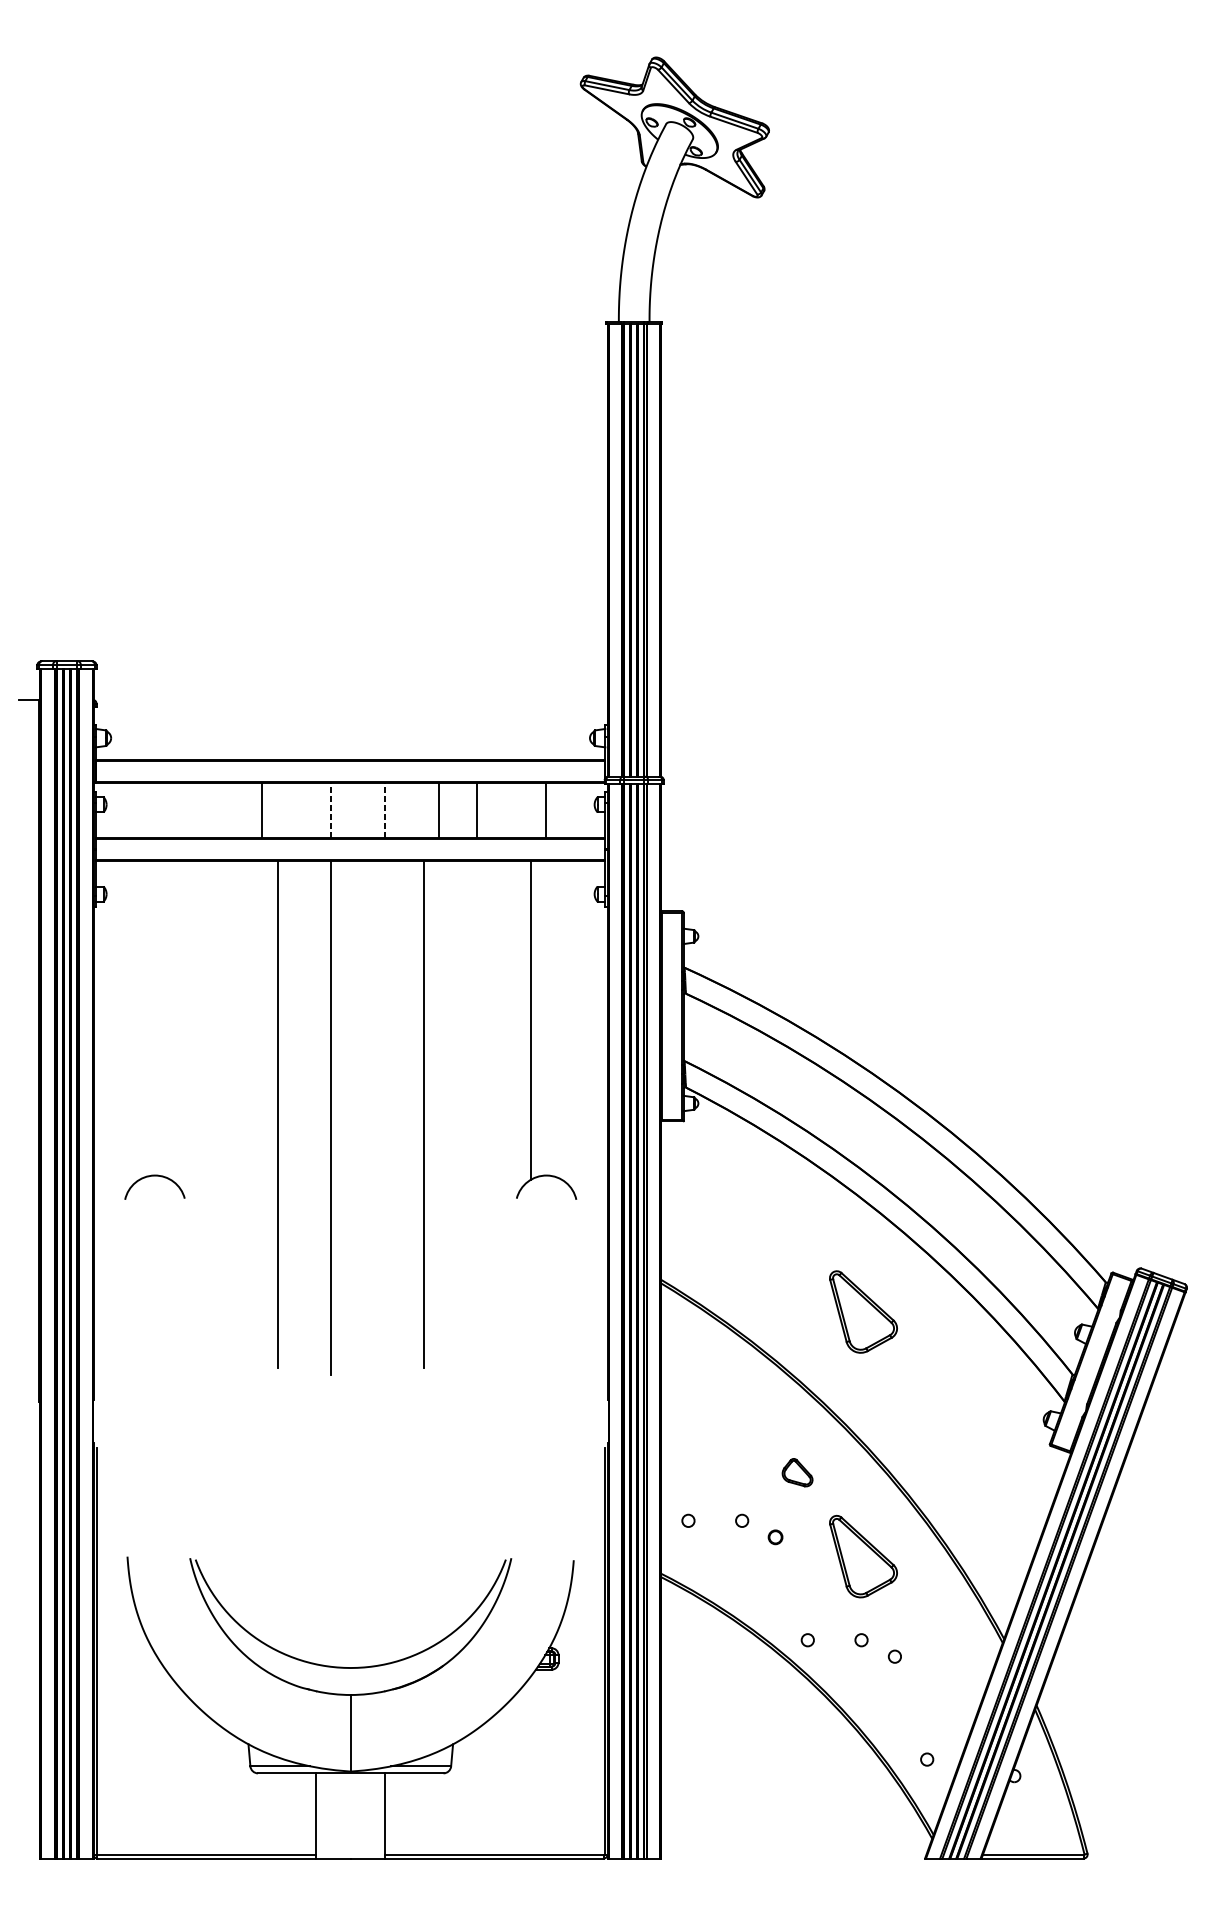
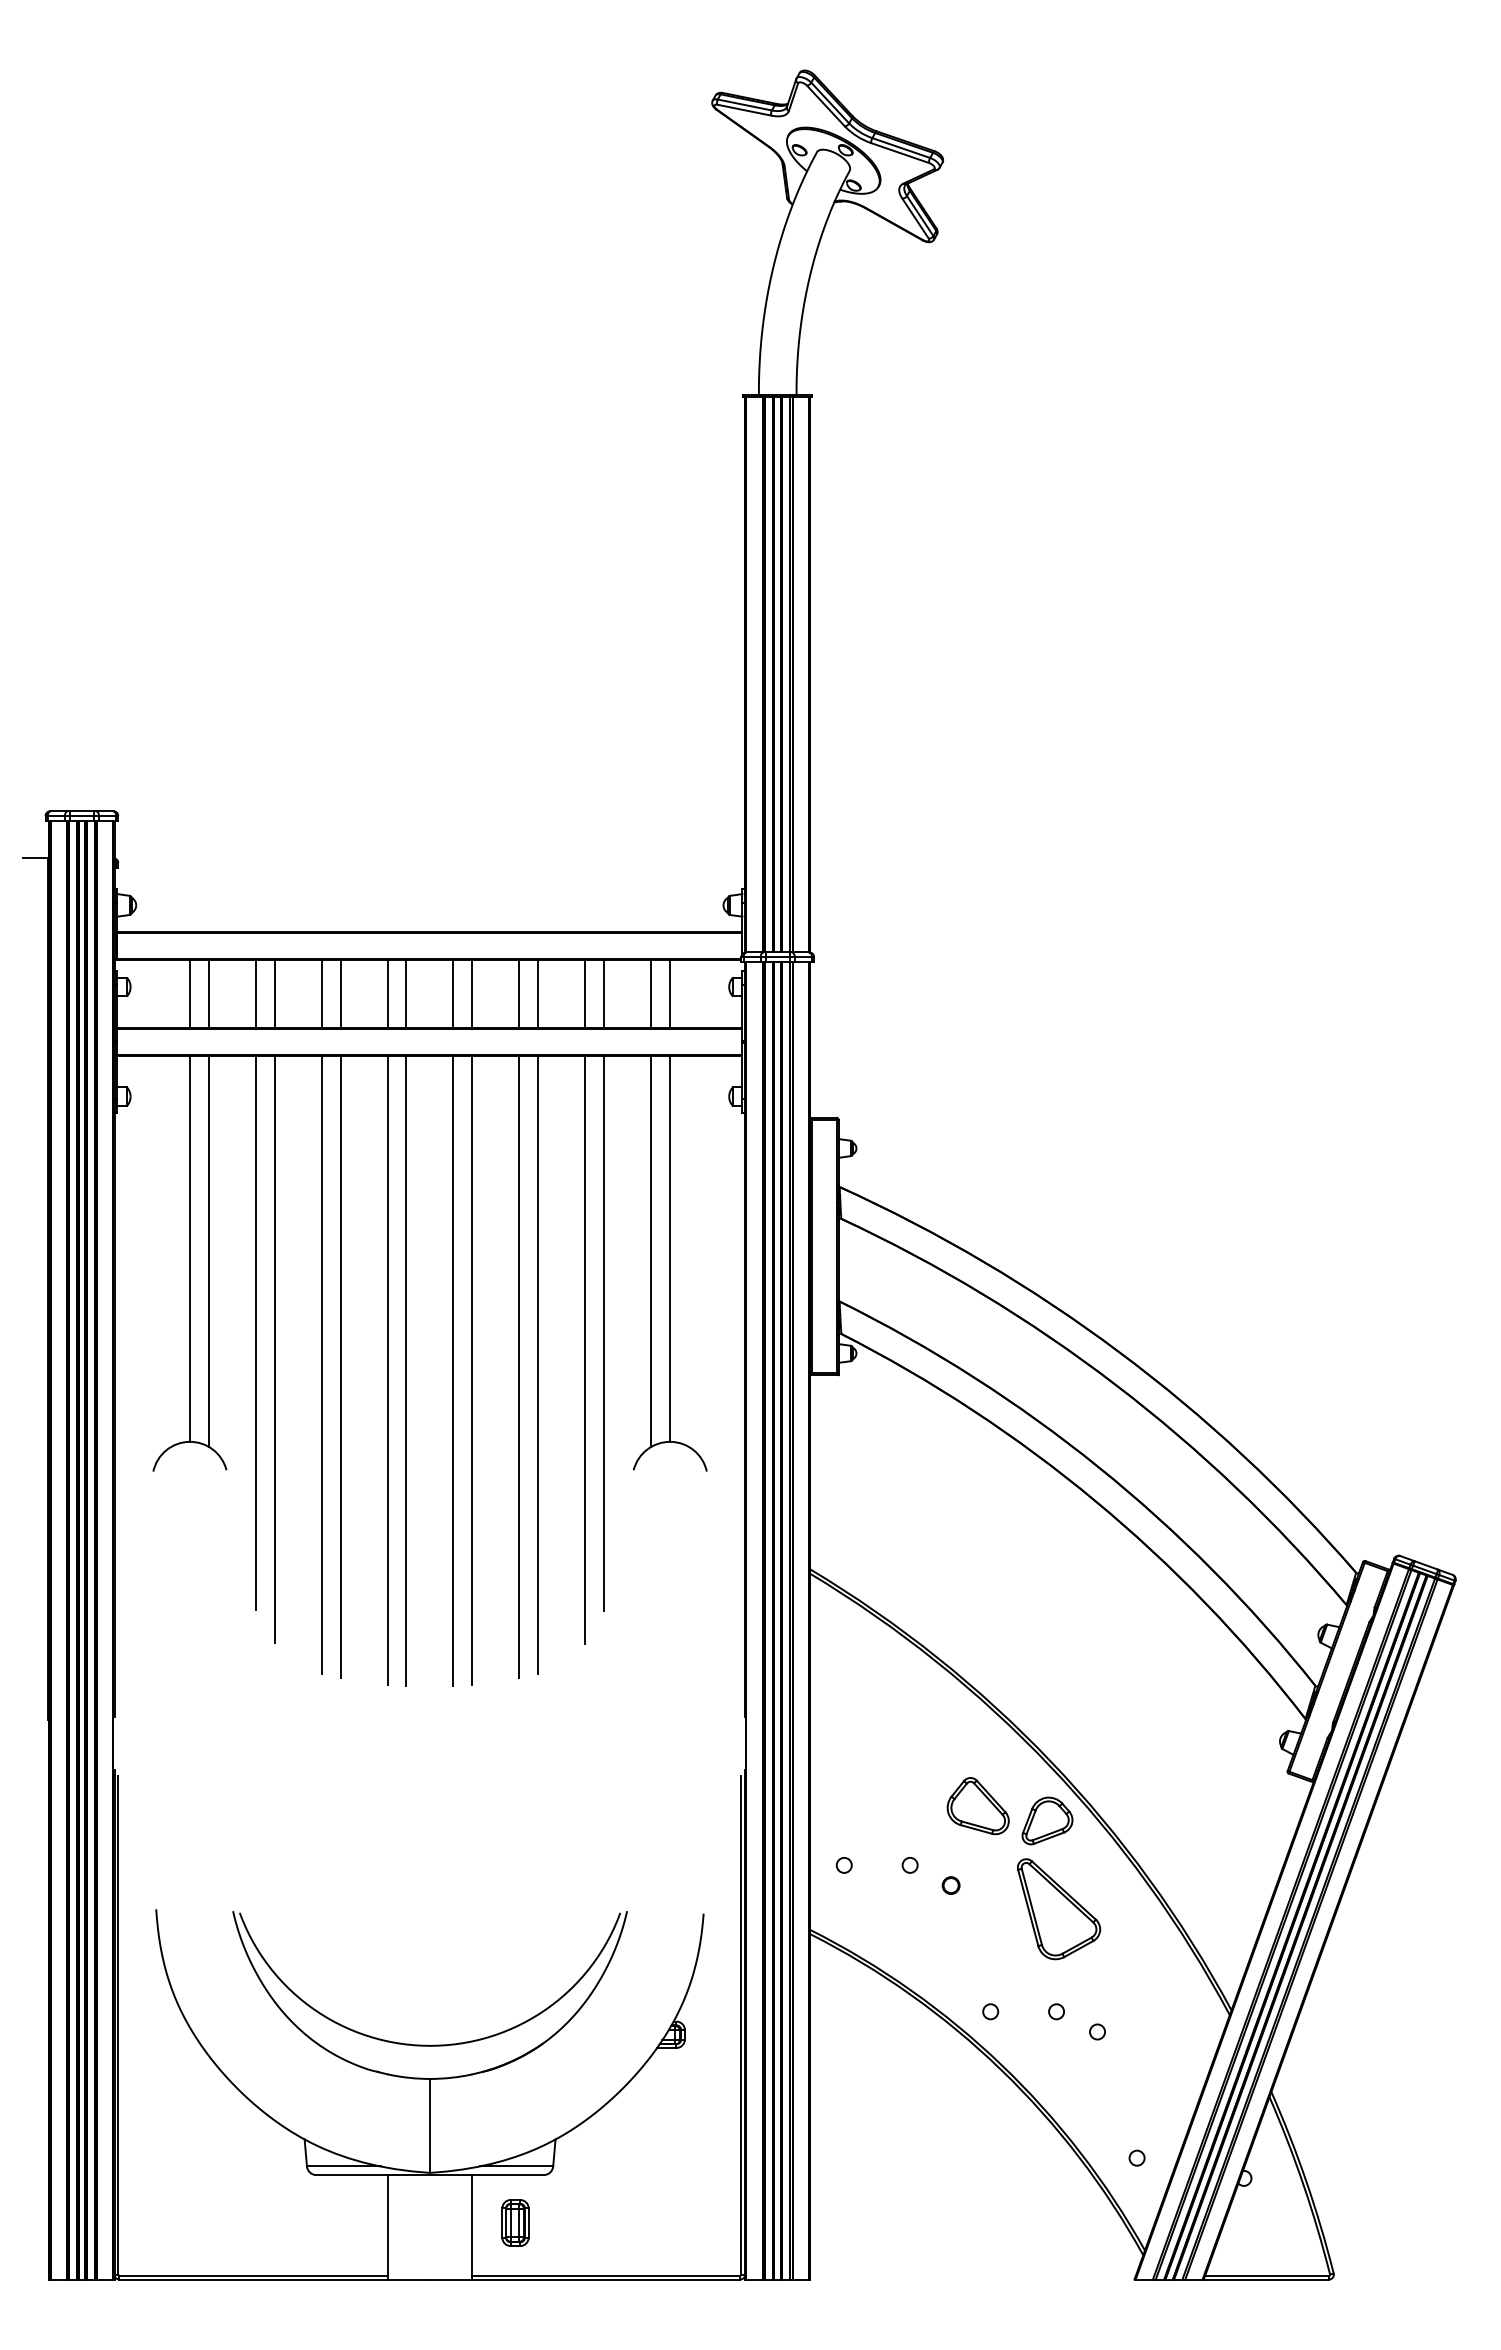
line: (154, 810) -> (189, 993), added
line: (170, 810) -> (208, 993), added
line: (208, 810) -> (255, 993), added
line: (223, 810) -> (274, 993), added
line: (277, 810) -> (340, 993), added
line: (316, 810) -> (387, 993), added
line: (331, 810) -> (406, 993), dashed -> solid
line: (369, 810) -> (453, 993), added
line: (385, 810) -> (472, 993), dashed -> solid
line: (423, 810) -> (519, 993), added
line: (492, 810) -> (604, 993), added
line: (531, 810) -> (651, 993), added
line: (154, 1017) -> (189, 1248), added
line: (545, 1017) -> (669, 1248), added
line: (170, 1019) -> (208, 1250), added
line: (208, 1086) -> (255, 1332), added
line: (492, 1086) -> (604, 1332), added
line: (223, 1100) -> (274, 1349), added
line: (477, 1100) -> (585, 1349), added
line: (262, 1112) -> (321, 1364), added
line: (439, 1112) -> (538, 1364), added
line: (316, 1116) -> (387, 1369), added
line: (385, 1116) -> (472, 1369), added
line: (369, 1117) -> (453, 1370), added
part: (863, 1312) -> (1059, 1609), removed
part: (797, 1472) -> (977, 1806), size x1.67
part: (854, 1484) -> (1047, 1820), added
part: (420, 1812) -> (515, 2222), added

